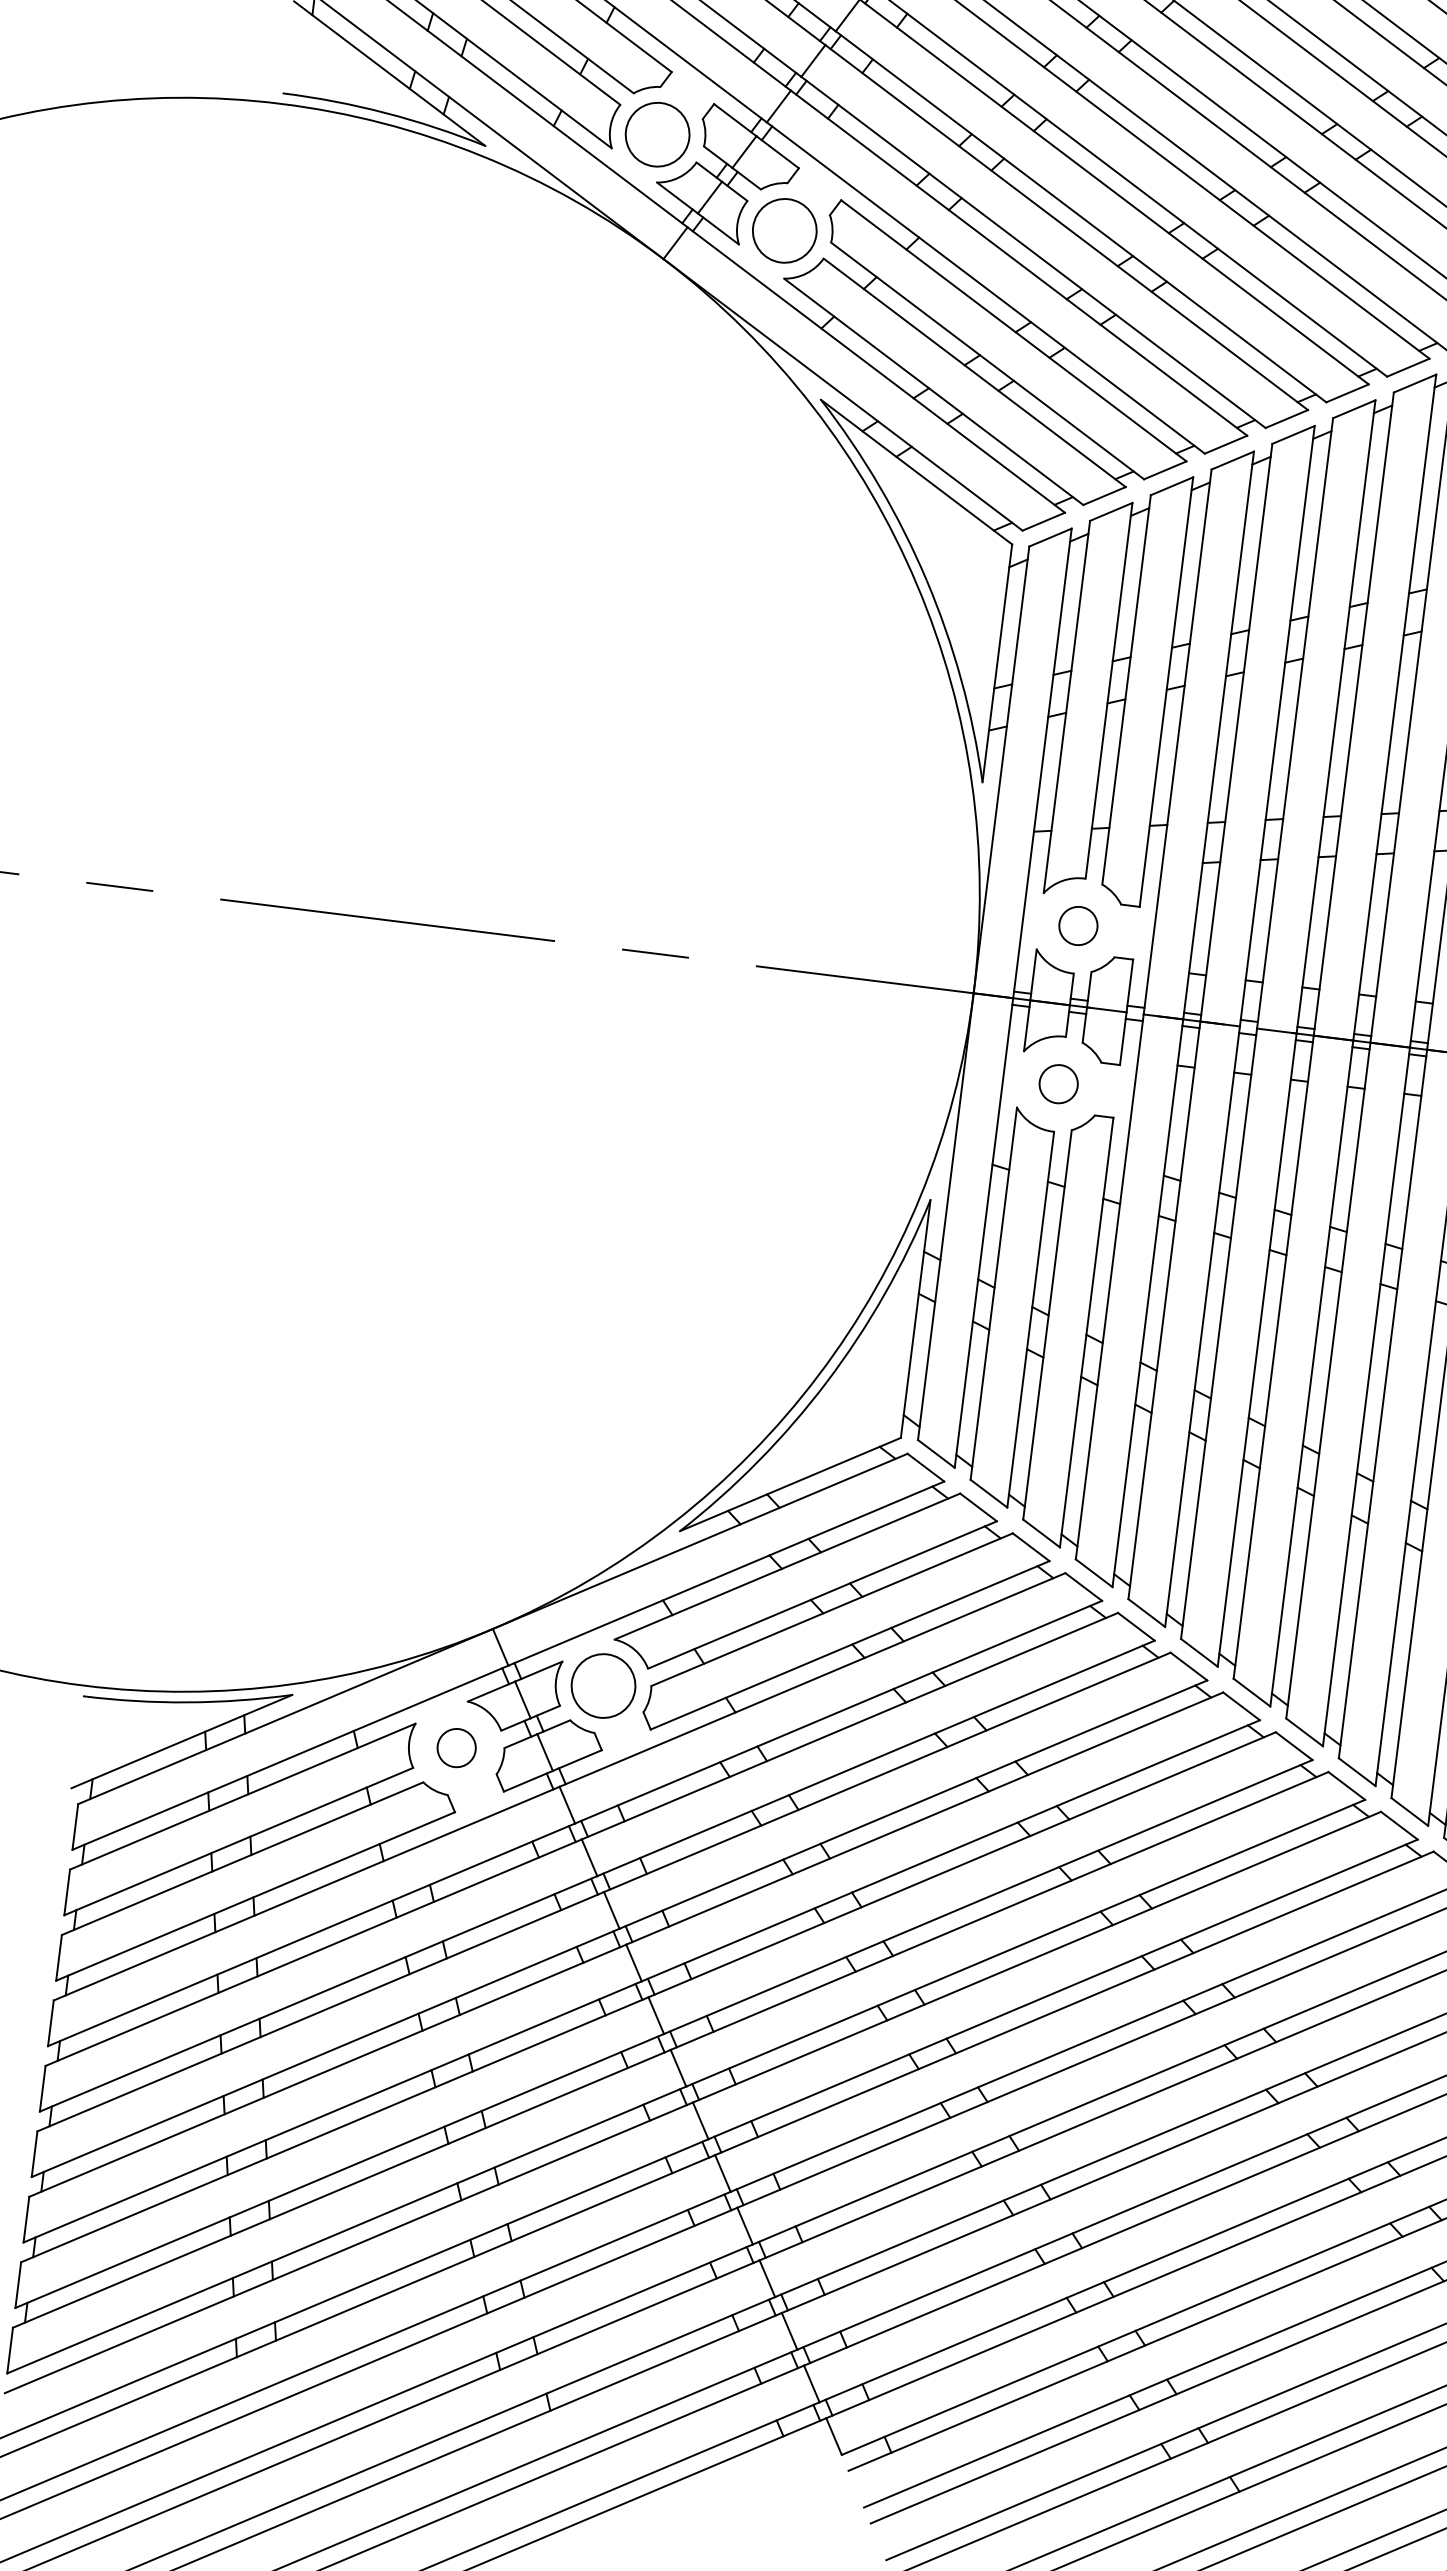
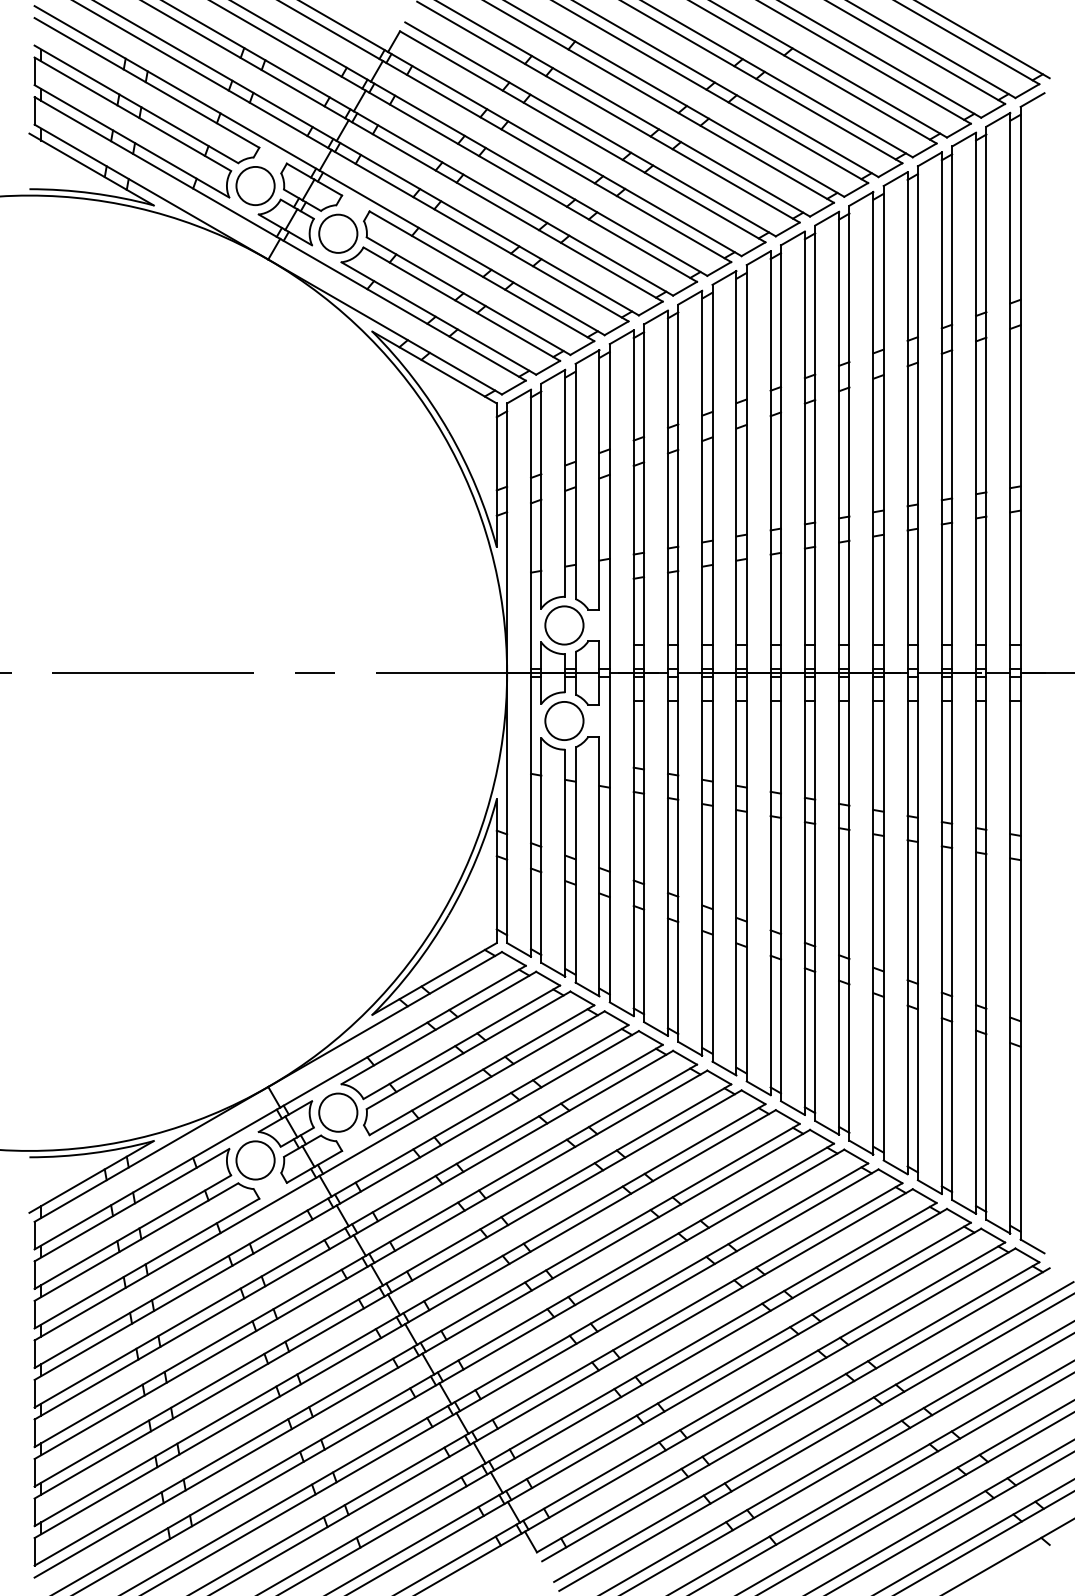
circle: (1078, 926) -> (564, 625), size x1.67
circle: (1058, 1083) -> (564, 720), size x1.67
circle: (456, 1748) -> (255, 1160), size x1.67

